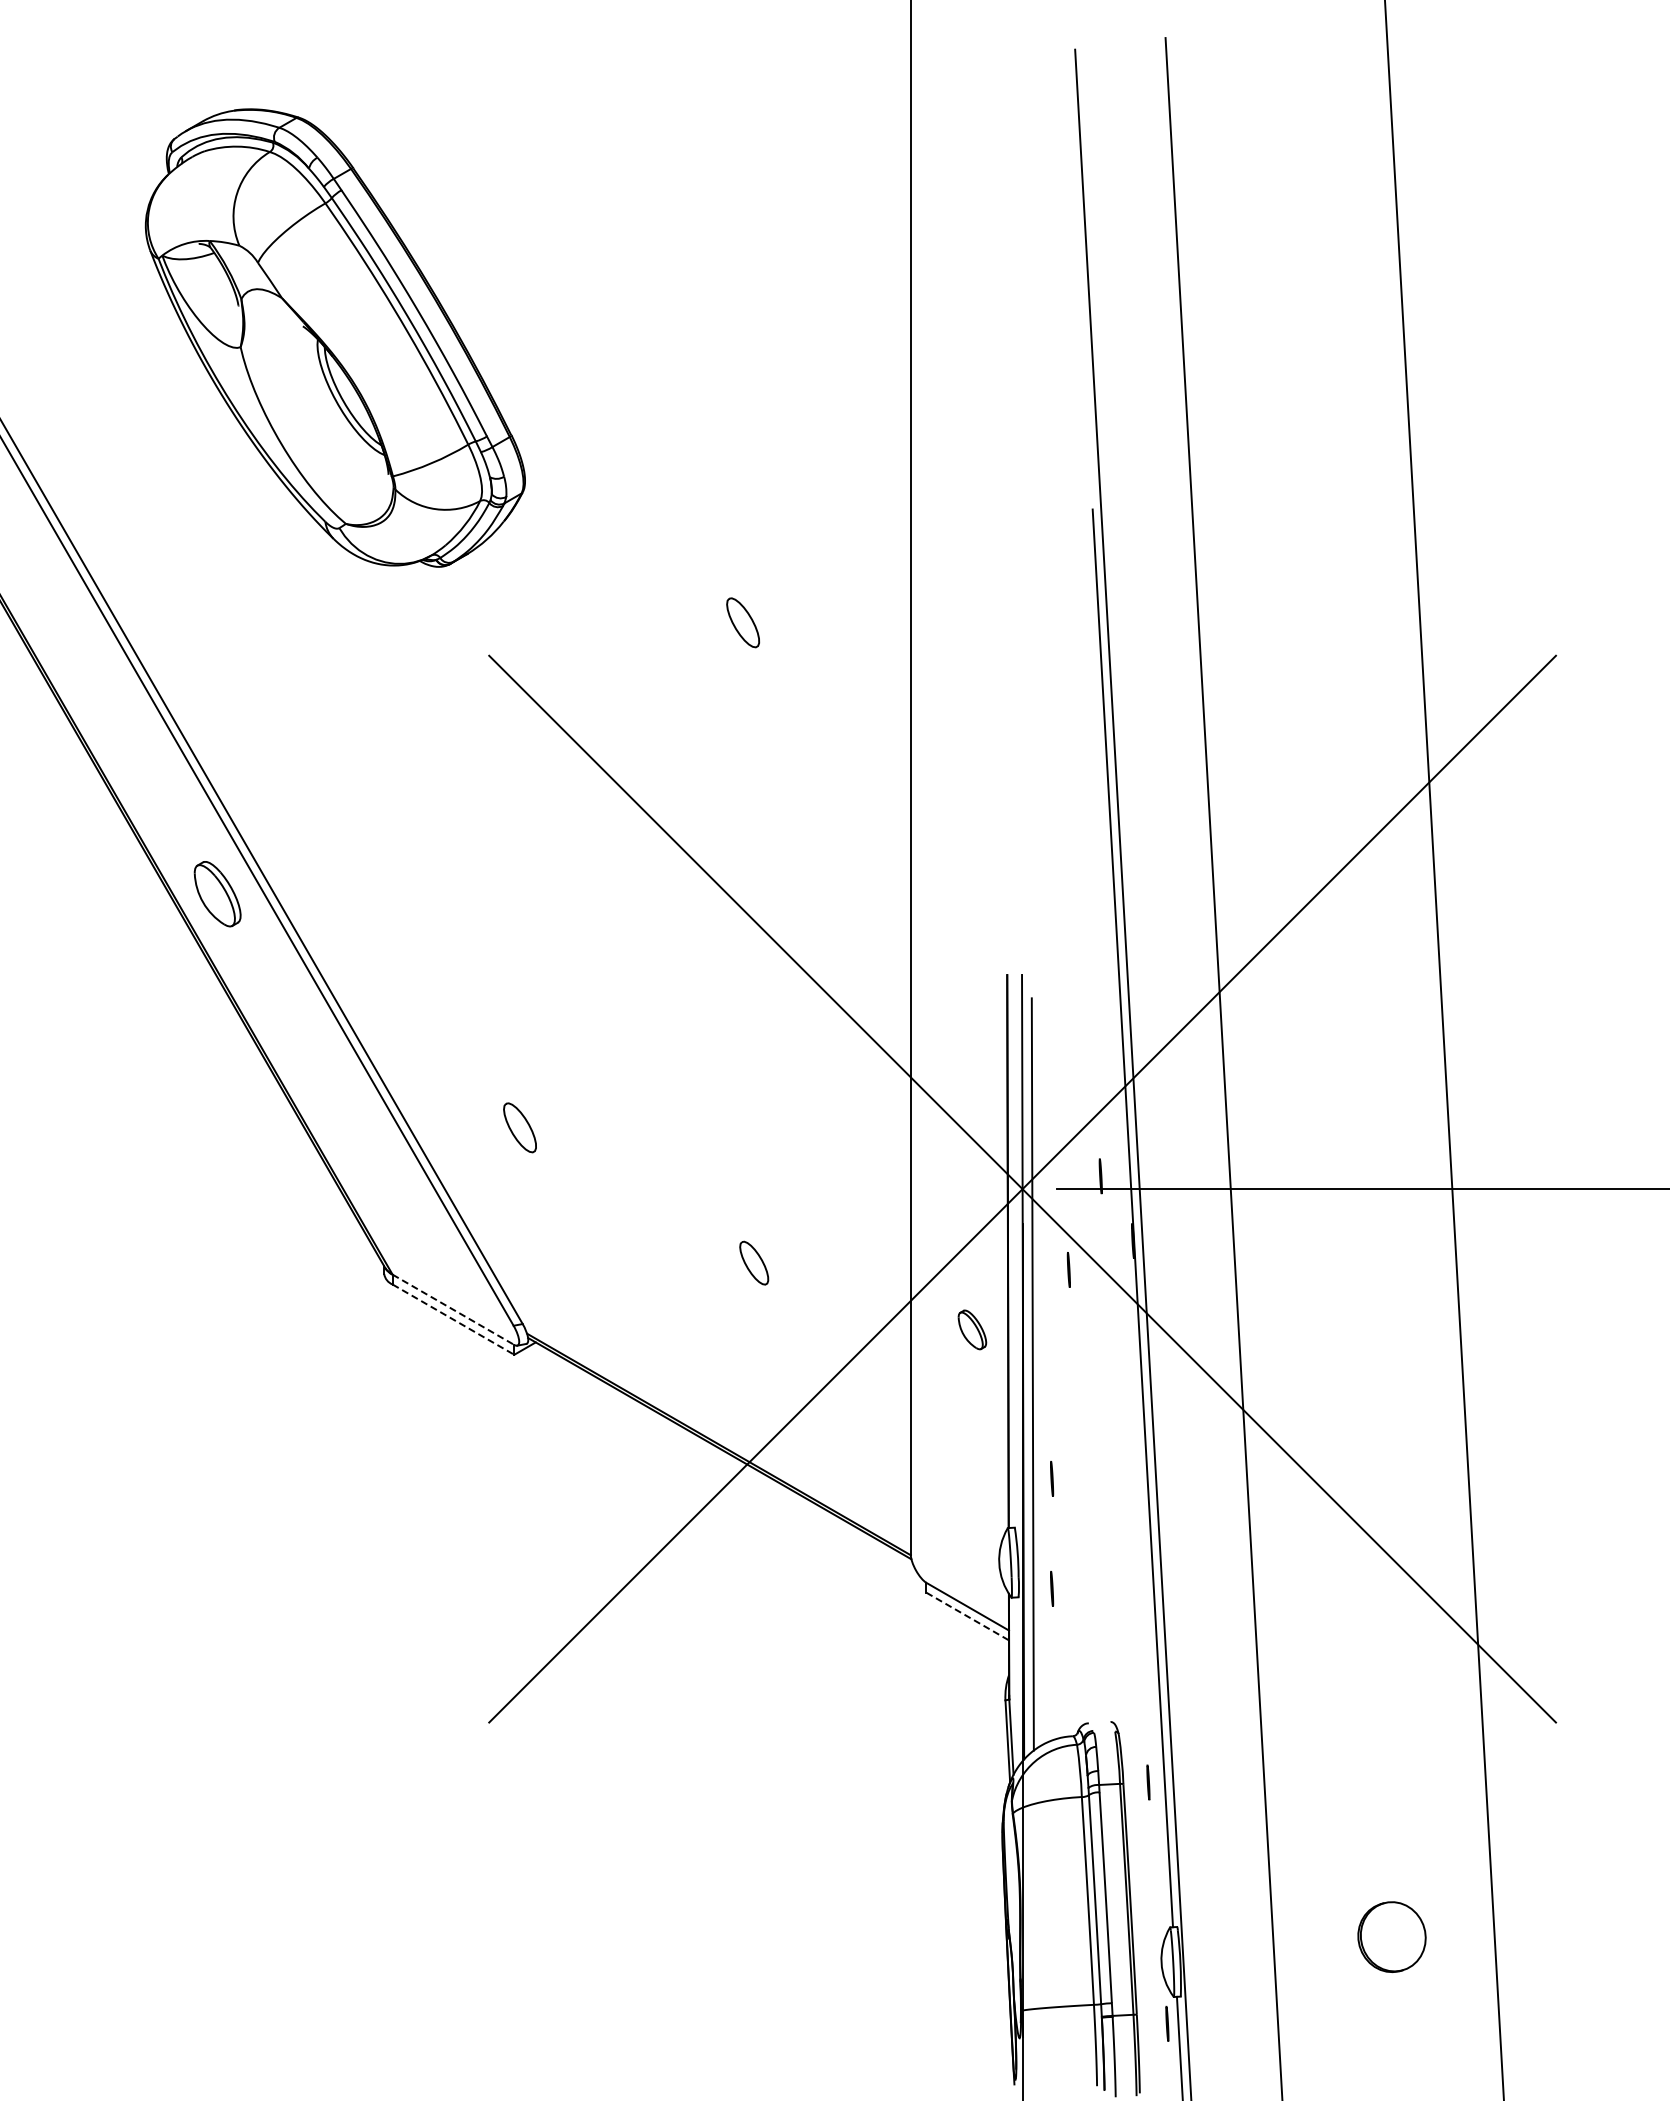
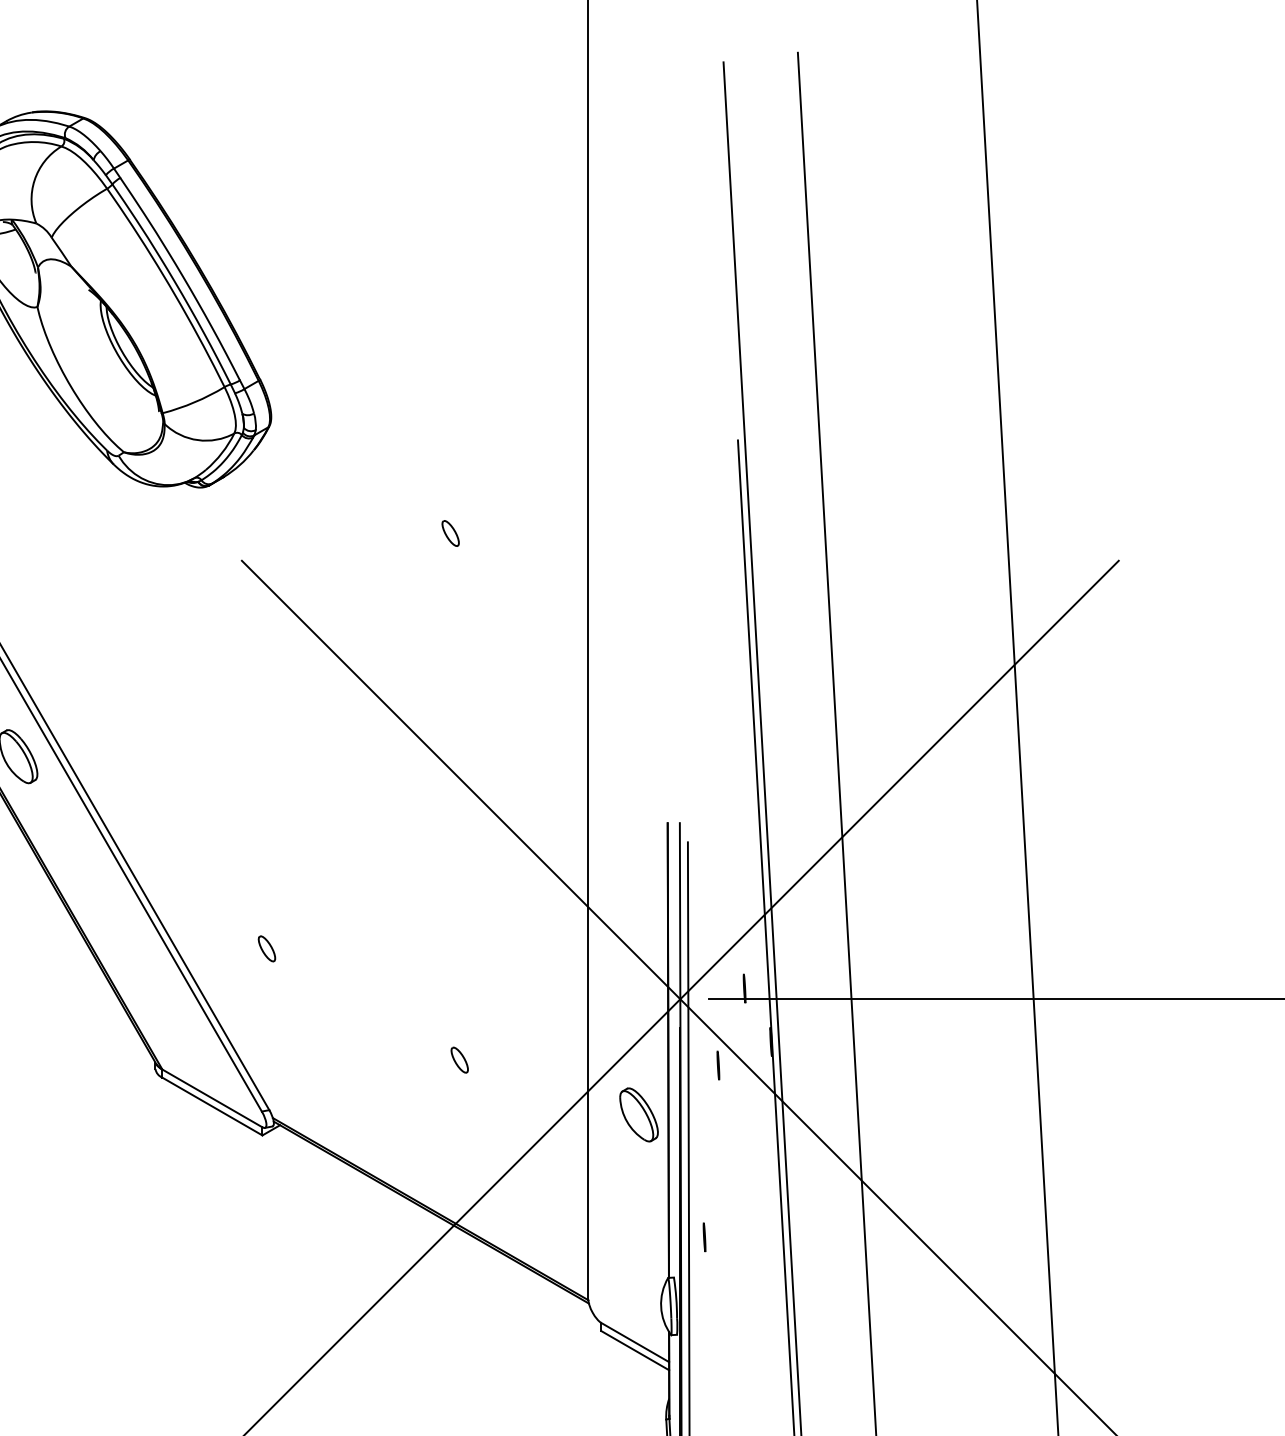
part: (743, 622) -> (450, 533), size x0.62
part: (519, 1127) -> (266, 948), size x0.62
part: (754, 1263) -> (459, 1060), size x0.71
line: (453, 1310) -> (212, 1099), dashed -> solid
line: (453, 1319) -> (212, 1106), dashed -> solid
part: (972, 1329) -> (639, 1114), size x1.67
line: (1052, 1588) -> (704, 1327), removed
line: (967, 1616) -> (635, 1350), dashed -> solid

